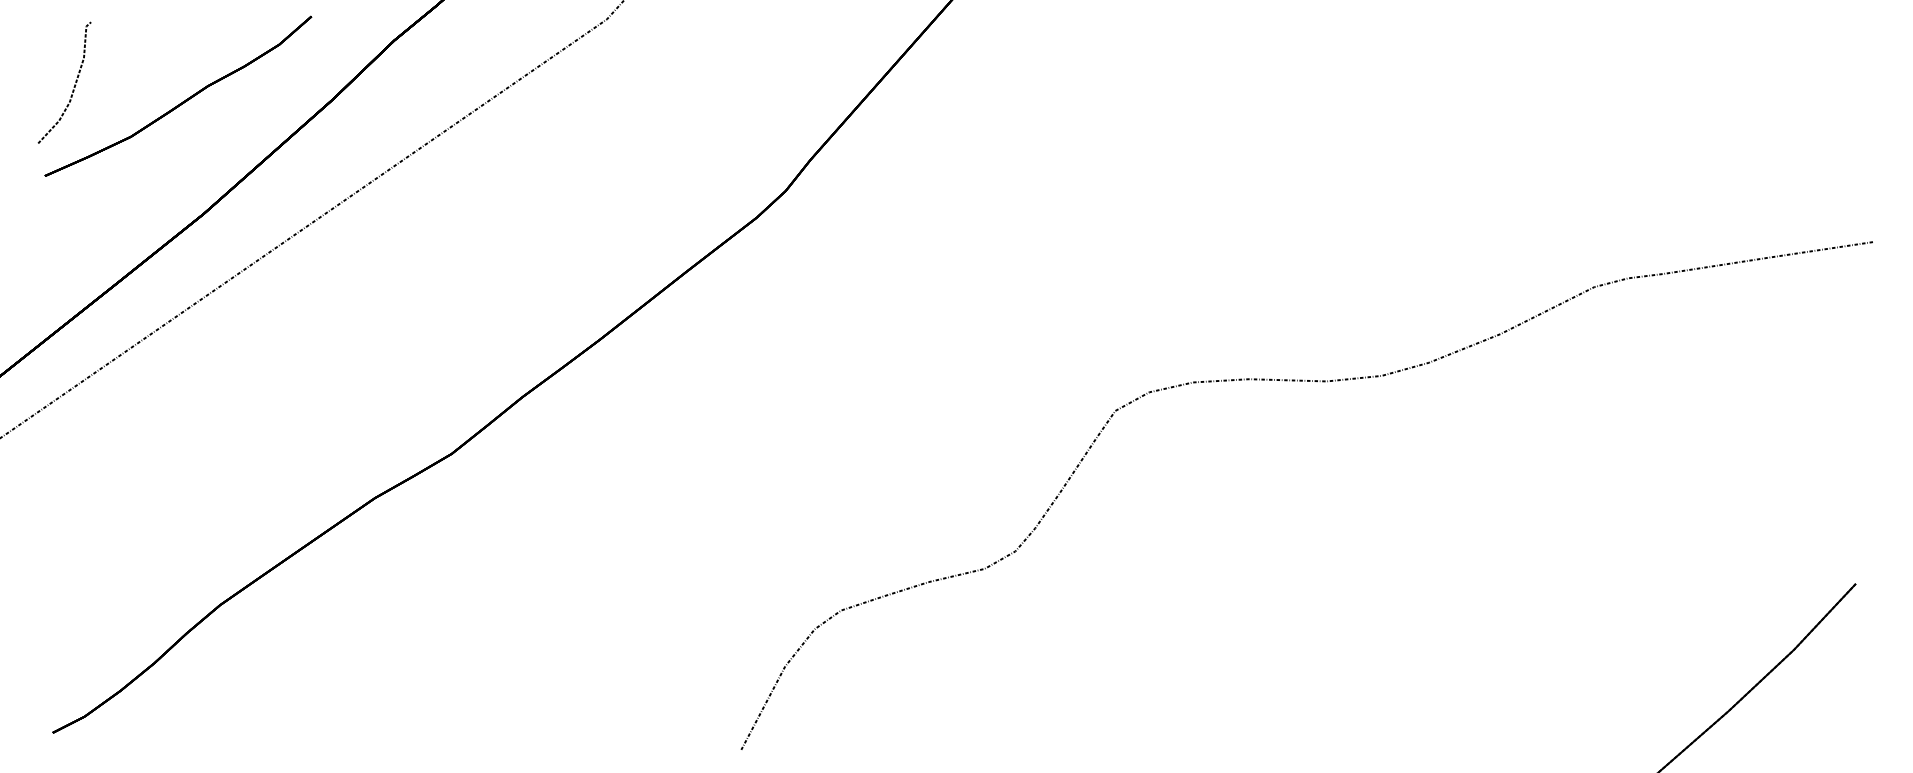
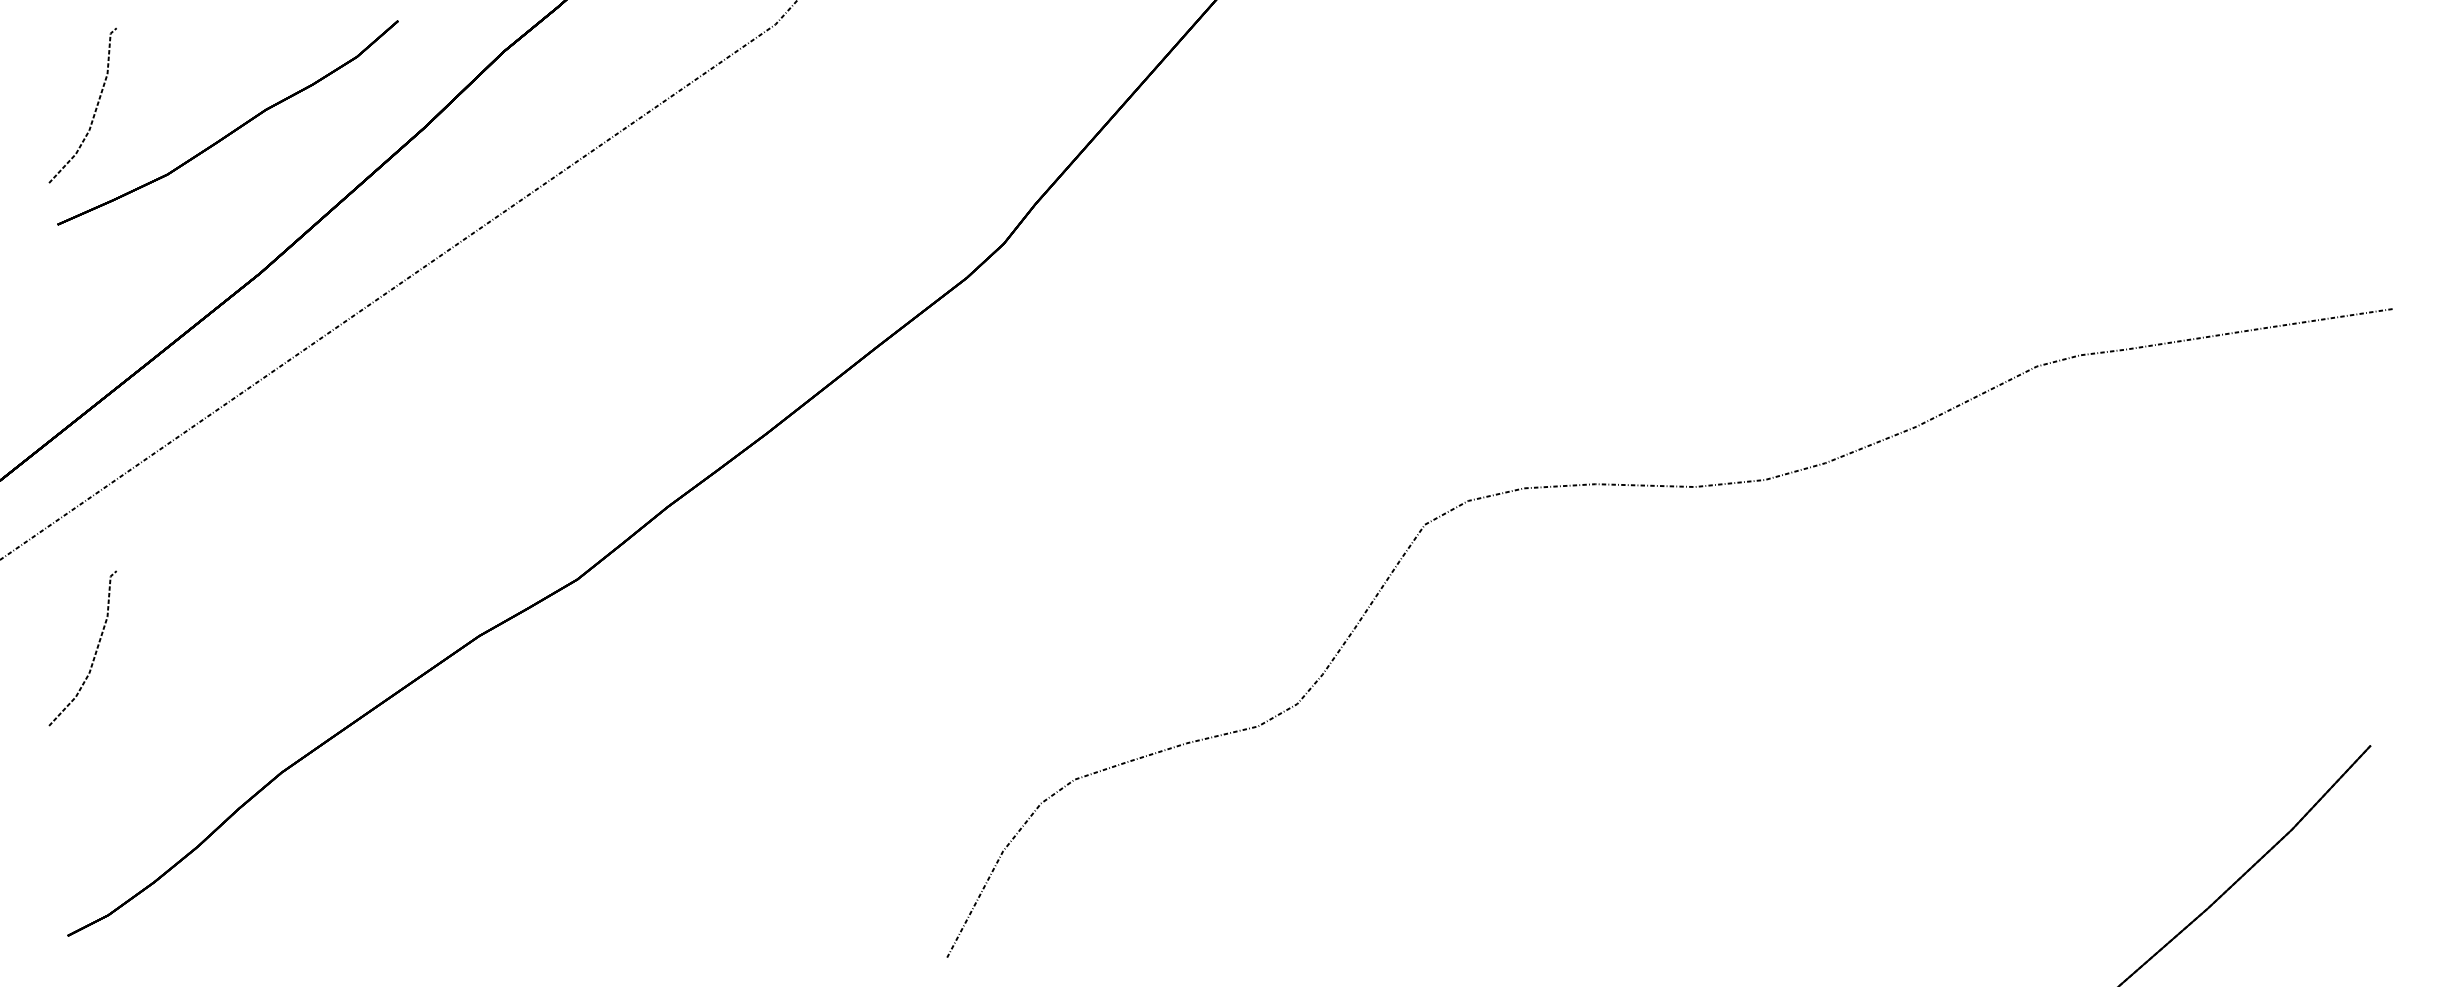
curve: (73, 511) -> (94, 653), added

